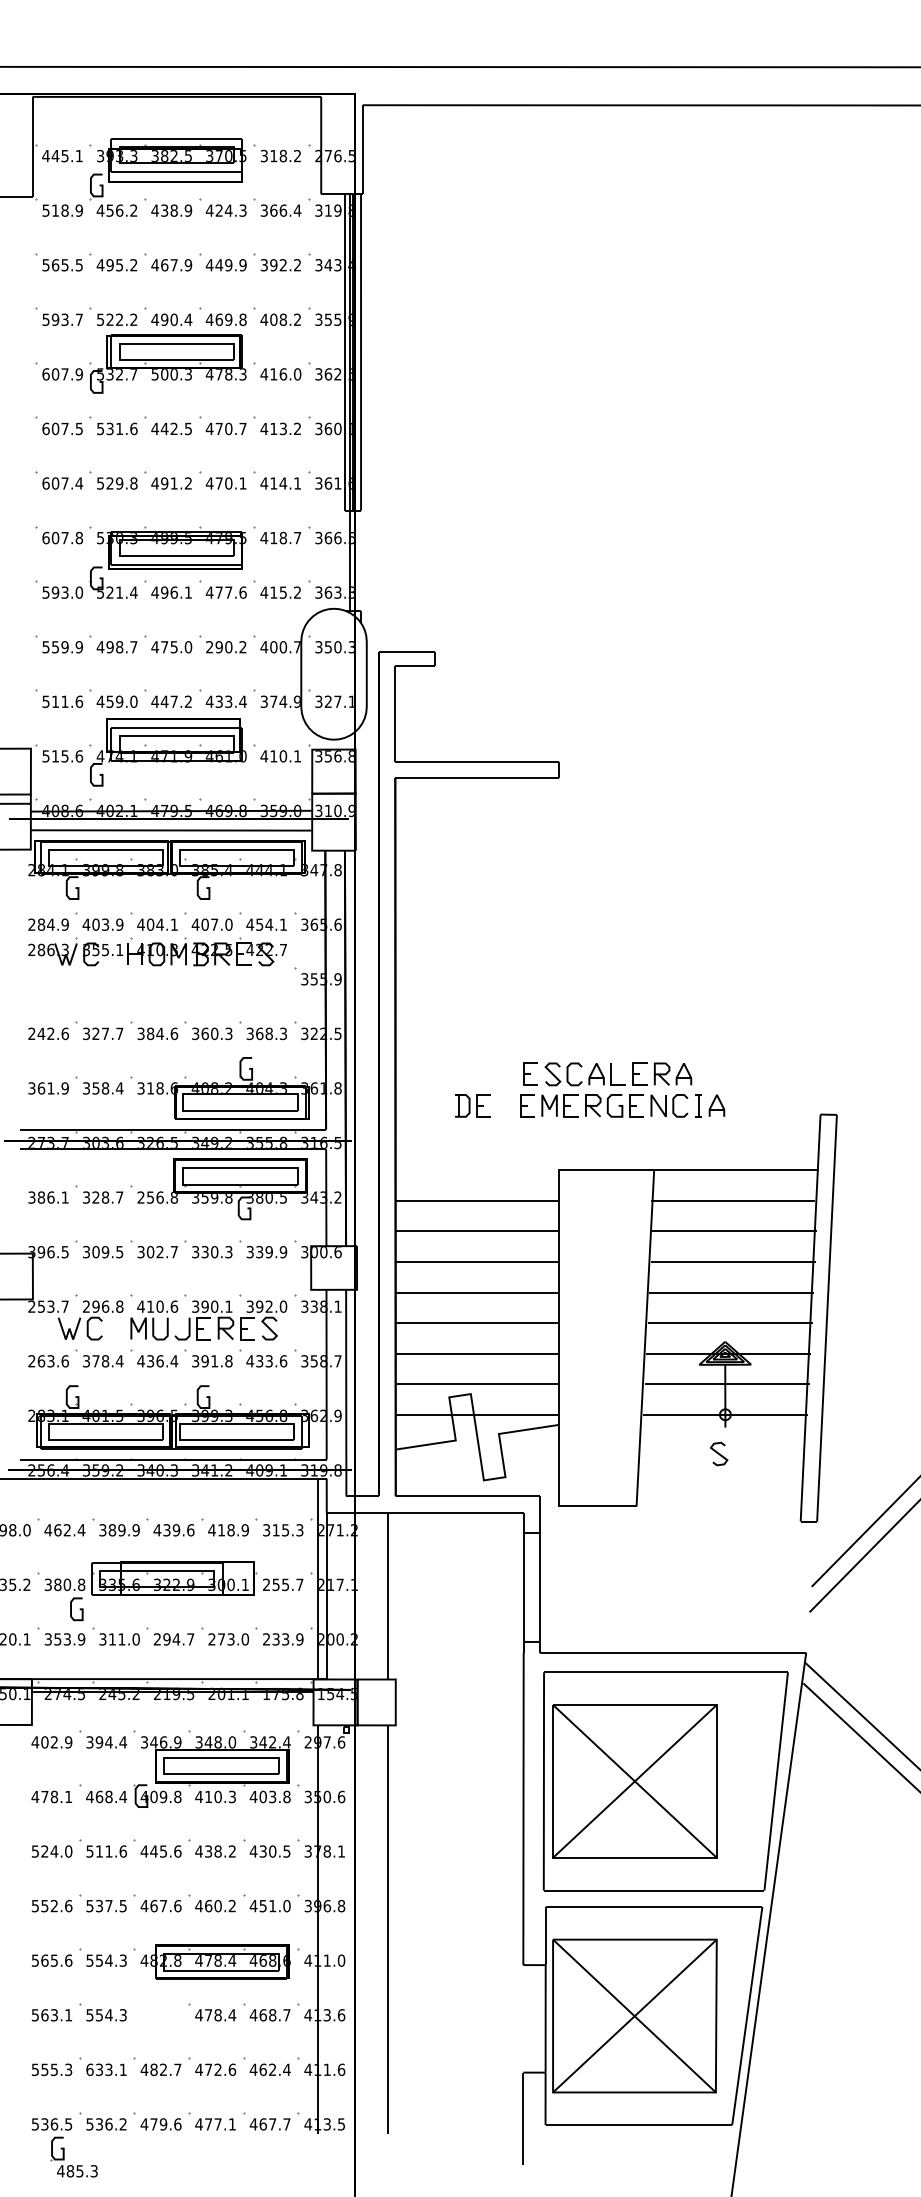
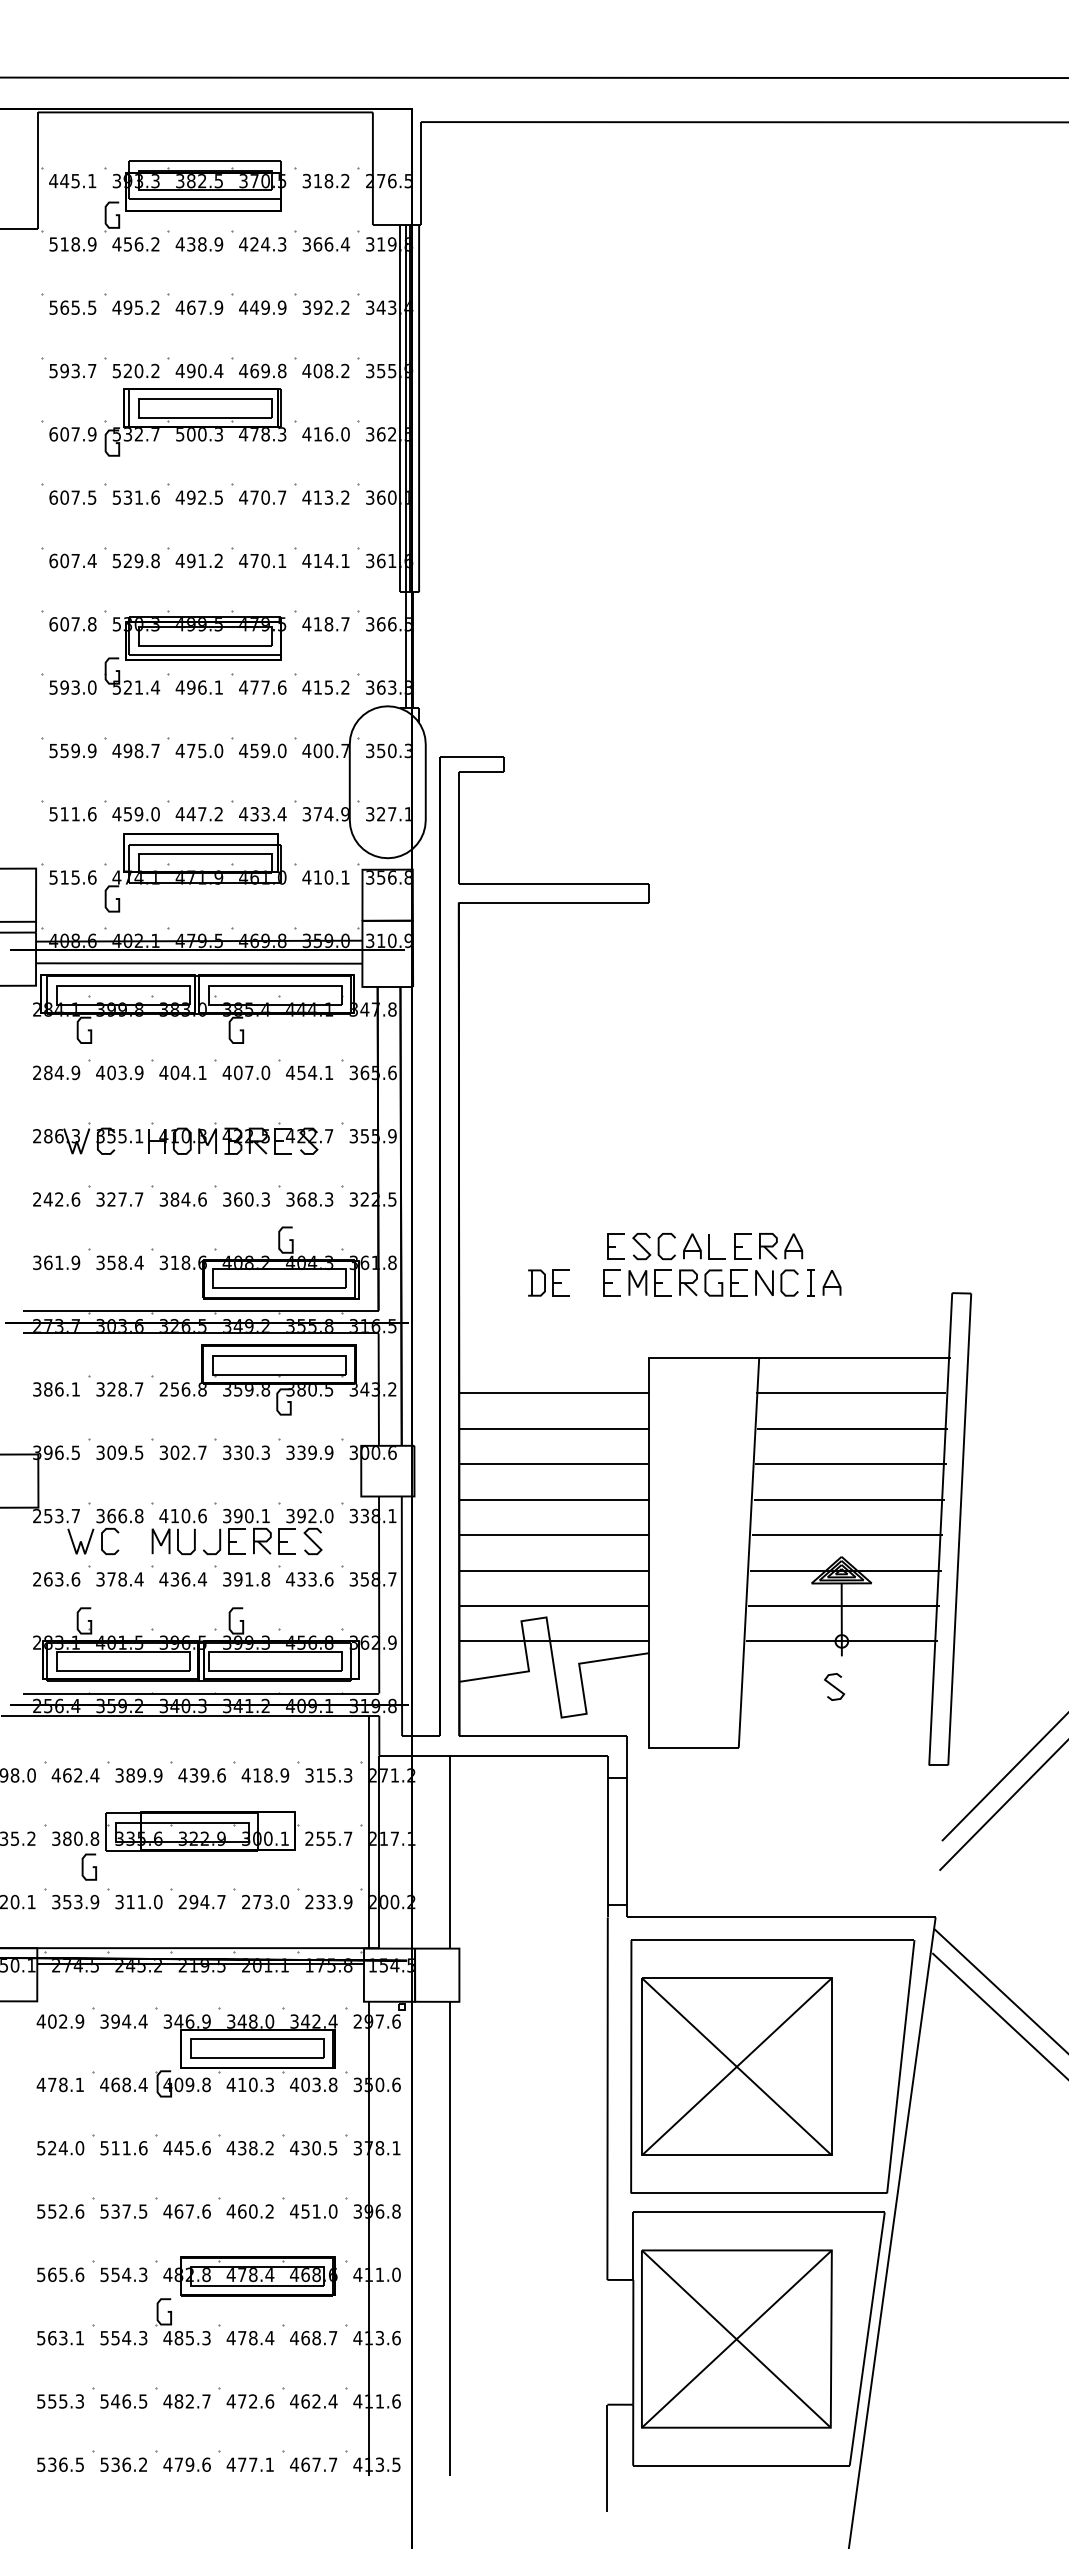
text: (119, 319) -> (138, 370), 522.2 -> 520.2
text: (164, 428) -> (190, 497), 442.5 -> 492.5
text: (226, 646) -> (262, 750), 290.2 -> 459.0
part: (157, 951) -> (183, 1138), moved
text: (91, 1306) -> (106, 1515), 296.8 -> 366.8
text: (106, 2069) -> (123, 2401), 633.1 -> 546.5
part: (72, 2165) -> (181, 2331), moved

